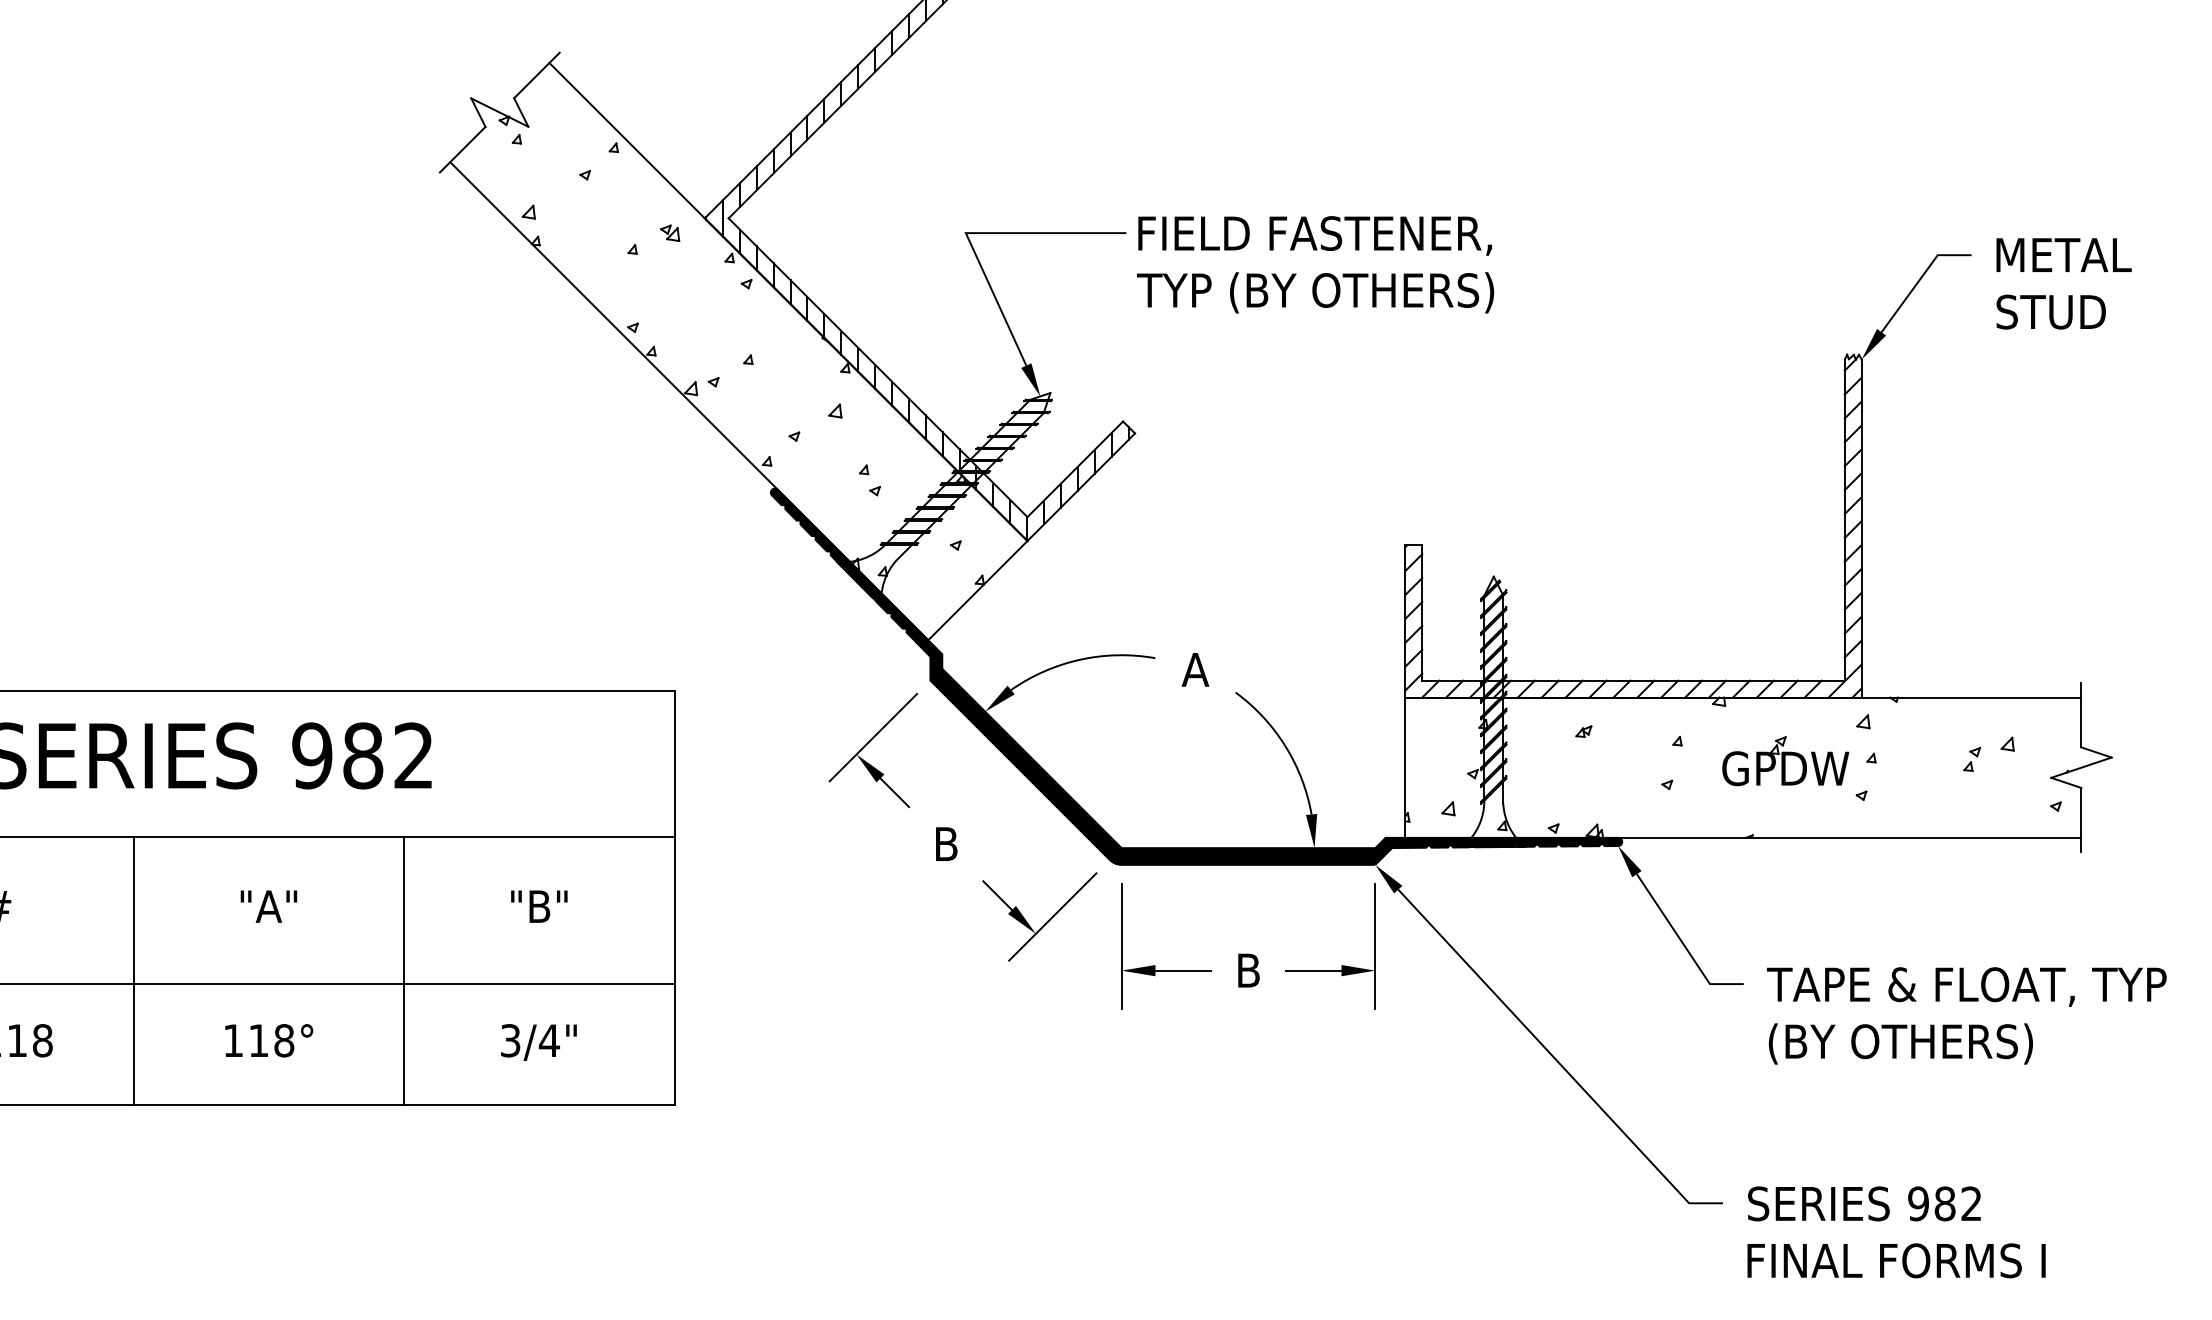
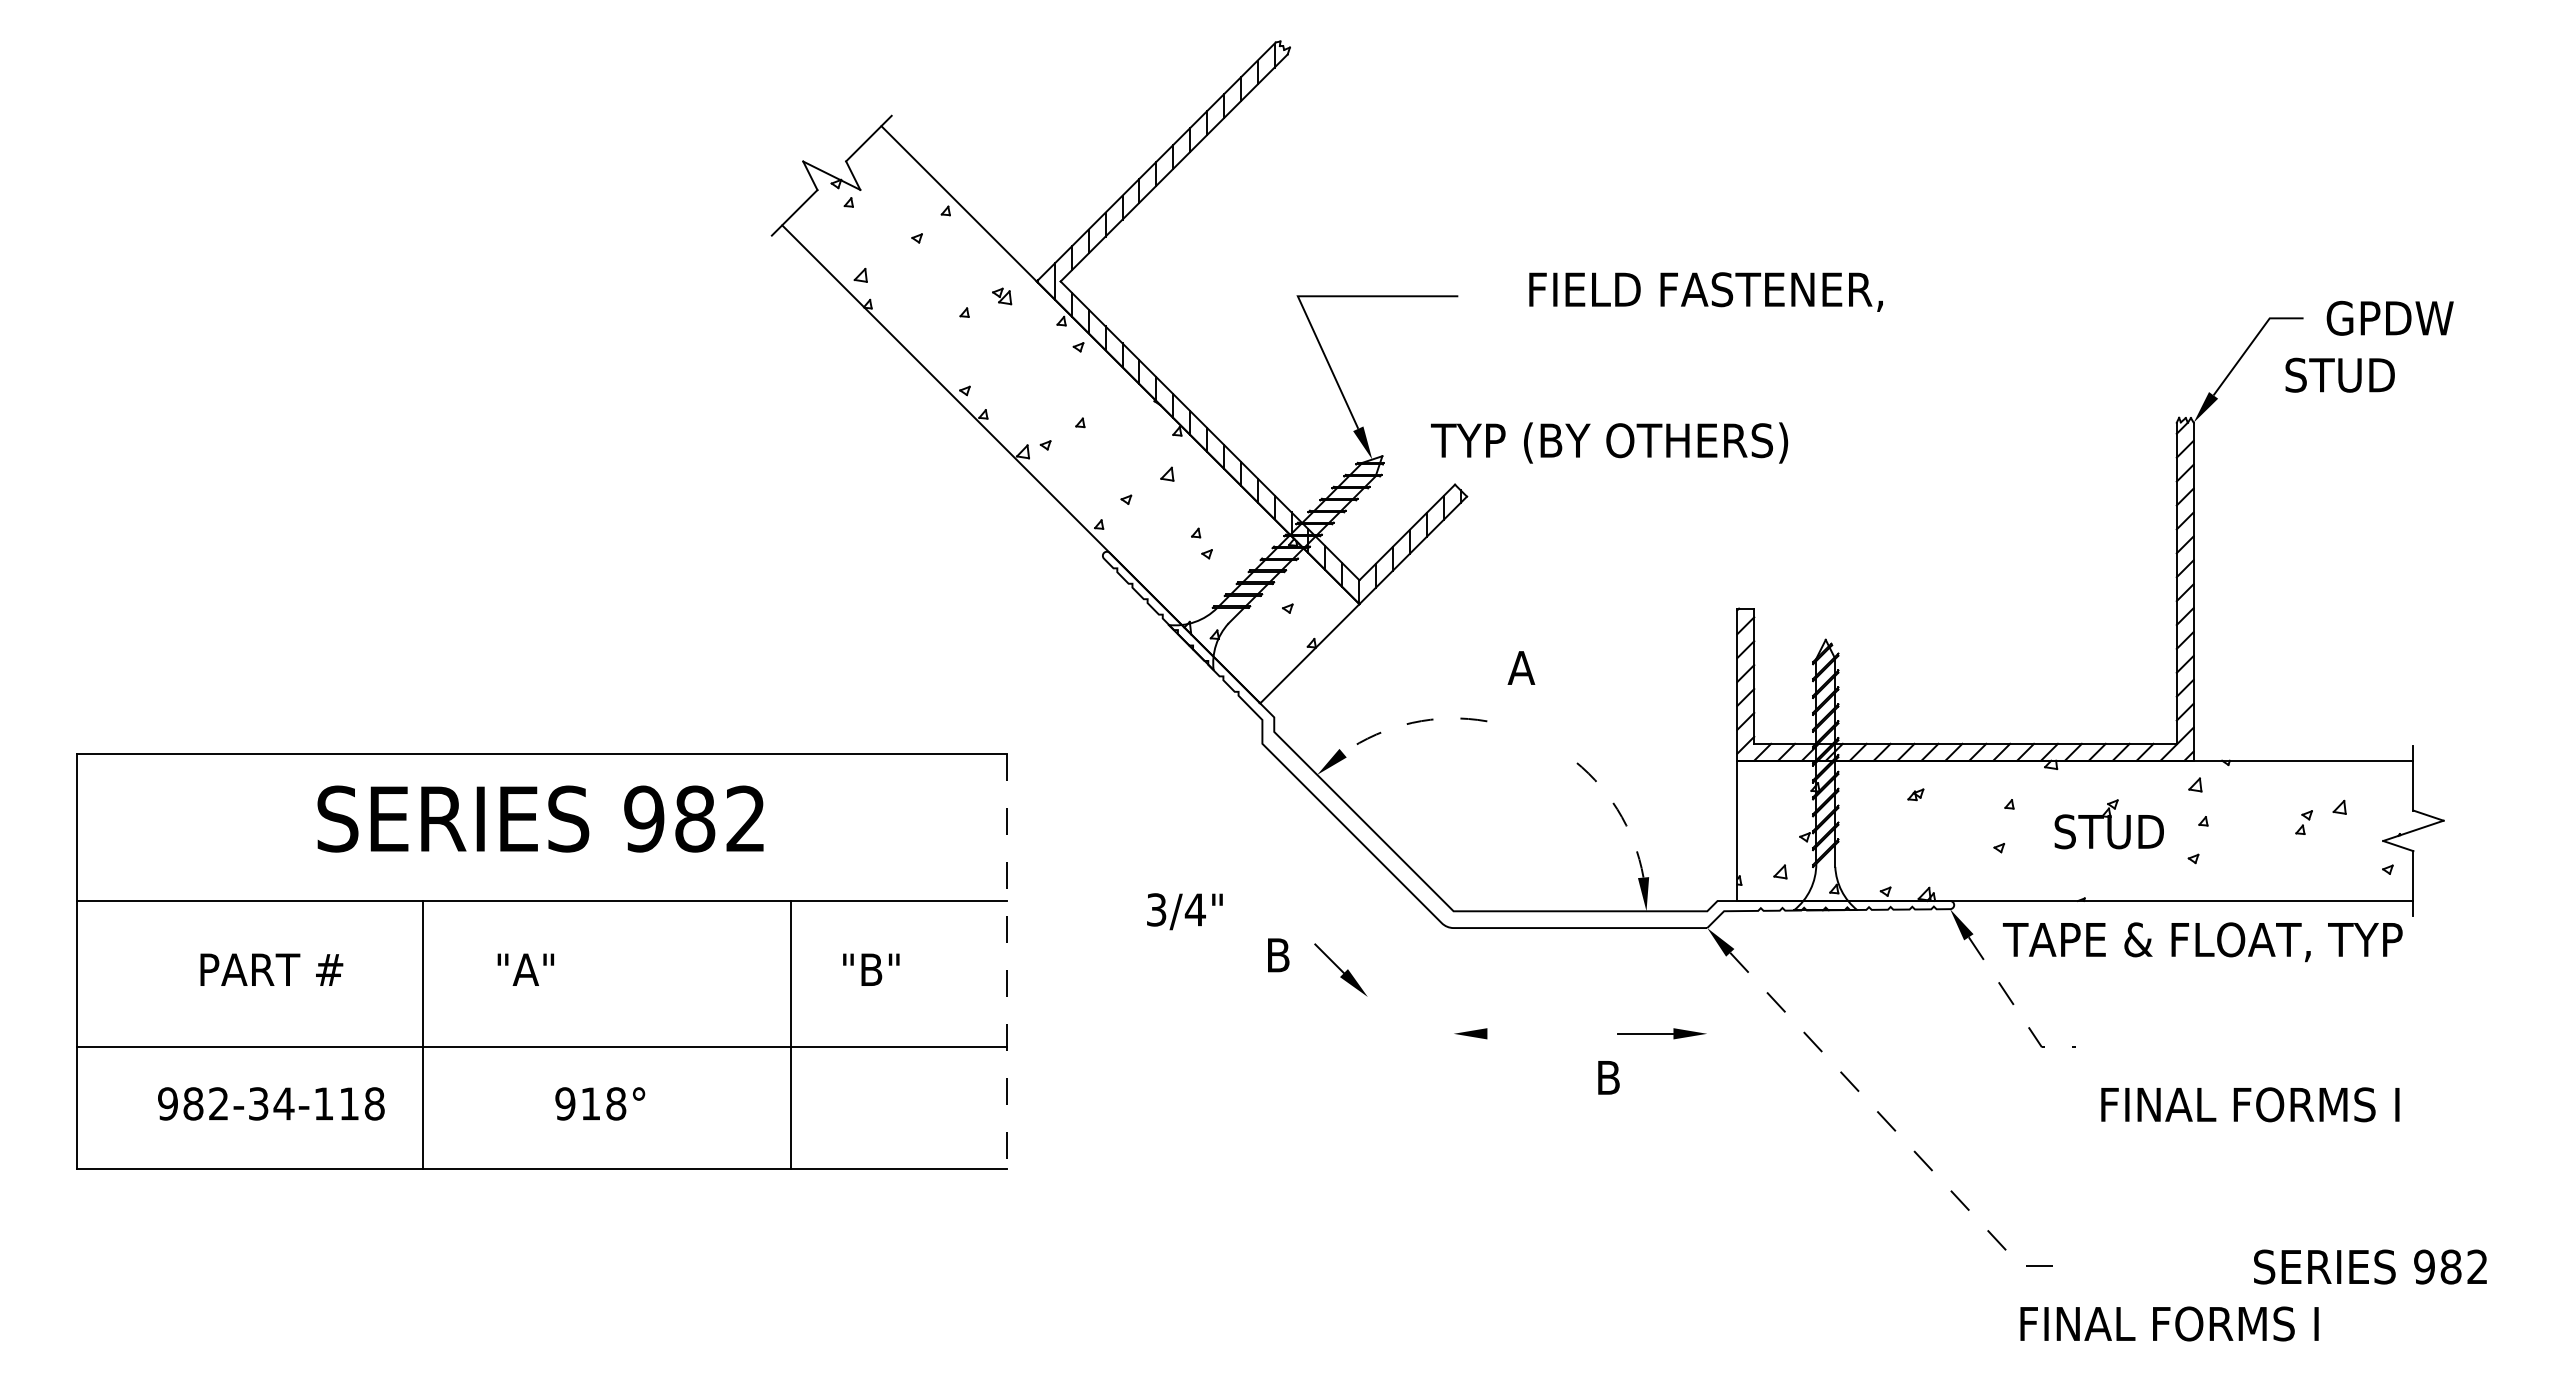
text: (1314, 235) -> (1705, 291), moved
text: (2062, 254) -> (2394, 317), METAL -> GPDW
text: (1315, 292) -> (1609, 442), moved
text: (2050, 311) -> (2339, 374), moved
arc: (1080, 659) -> (1412, 722), solid -> dashed
text: (1195, 669) -> (1521, 667), moved
fill: (1196, 676) -> (1528, 739), removed
part: (868, 744) -> (1200, 807), removed
arc: (1285, 746) -> (1617, 809), solid -> dashed
text: (1785, 768) -> (2117, 831), GPDW -> STUD
text: (946, 844) -> (1278, 955), moved
line: (674, 898) -> (1006, 961), solid -> dashed
text: (268, 906) -> (525, 969), moved
line: (1052, 916) -> (1384, 979), removed
line: (1683, 943) -> (2015, 1006), solid -> dashed
line: (1121, 945) -> (1453, 1008), removed
line: (1375, 945) -> (1707, 1008), removed
line: (1183, 970) -> (1515, 1033), removed
text: (1248, 970) -> (1608, 1077), moved
line: (133, 971) -> (422, 1034), moved
line: (404, 971) -> (791, 1034), moved
text: (1966, 987) -> (2202, 942), moved
text: (233, 1040) -> (565, 1103), 118° -> 918°
text: (538, 1042) -> (1184, 911), moved
text: (1917, 1043) -> (2249, 1106), (BY OTHERS) -> FINAL FORMS I
line: (1555, 1059) -> (1887, 1122), solid -> dashed
text: (1864, 1203) -> (2370, 1266), moved
text: (1896, 1260) -> (2169, 1323), moved

